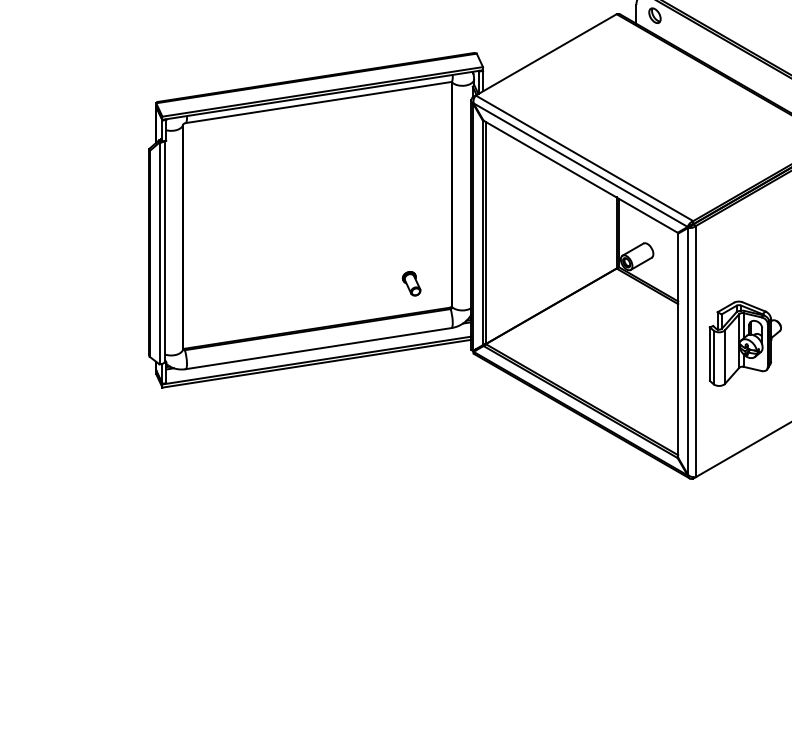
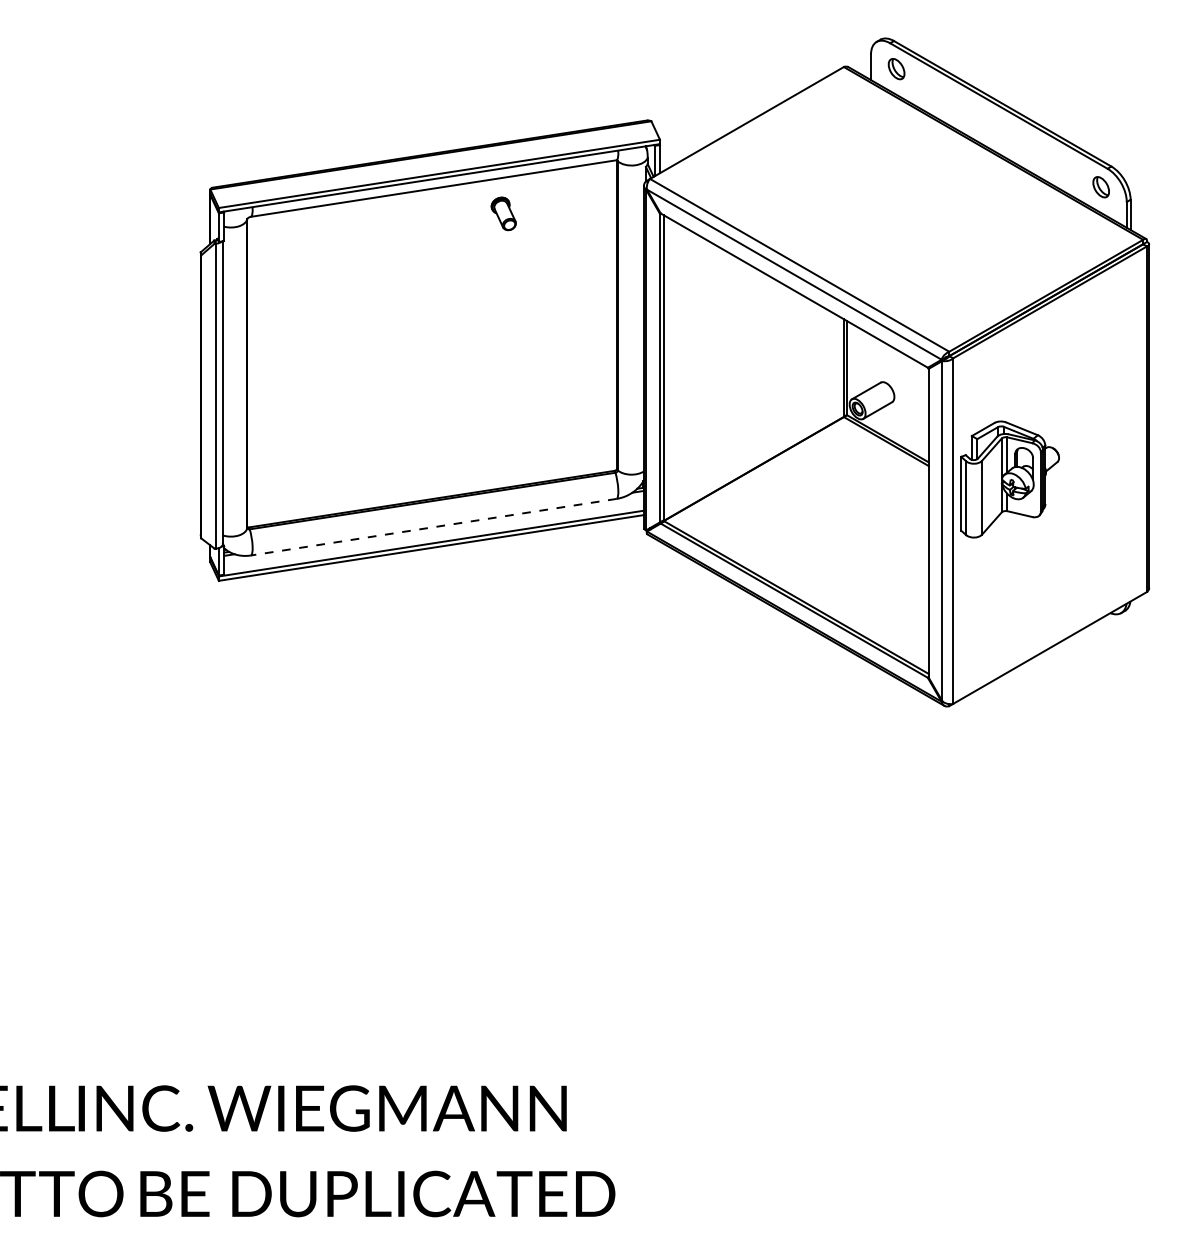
part: (411, 283) -> (503, 213), moved
part: (745, 343) -> (1009, 479), moved
line: (318, 348) -> (433, 527), solid -> dashed

